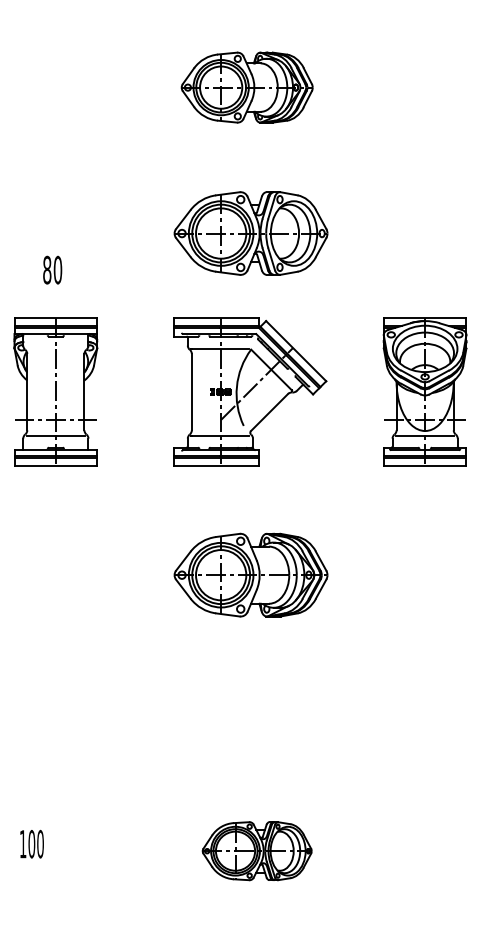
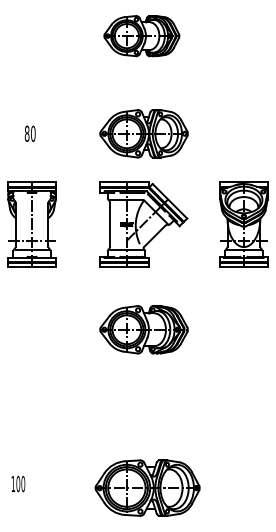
part: (246, 88) -> (141, 36), moved
text: (51, 269) -> (29, 133), moved
part: (257, 850) -> (147, 487), size x1.67

